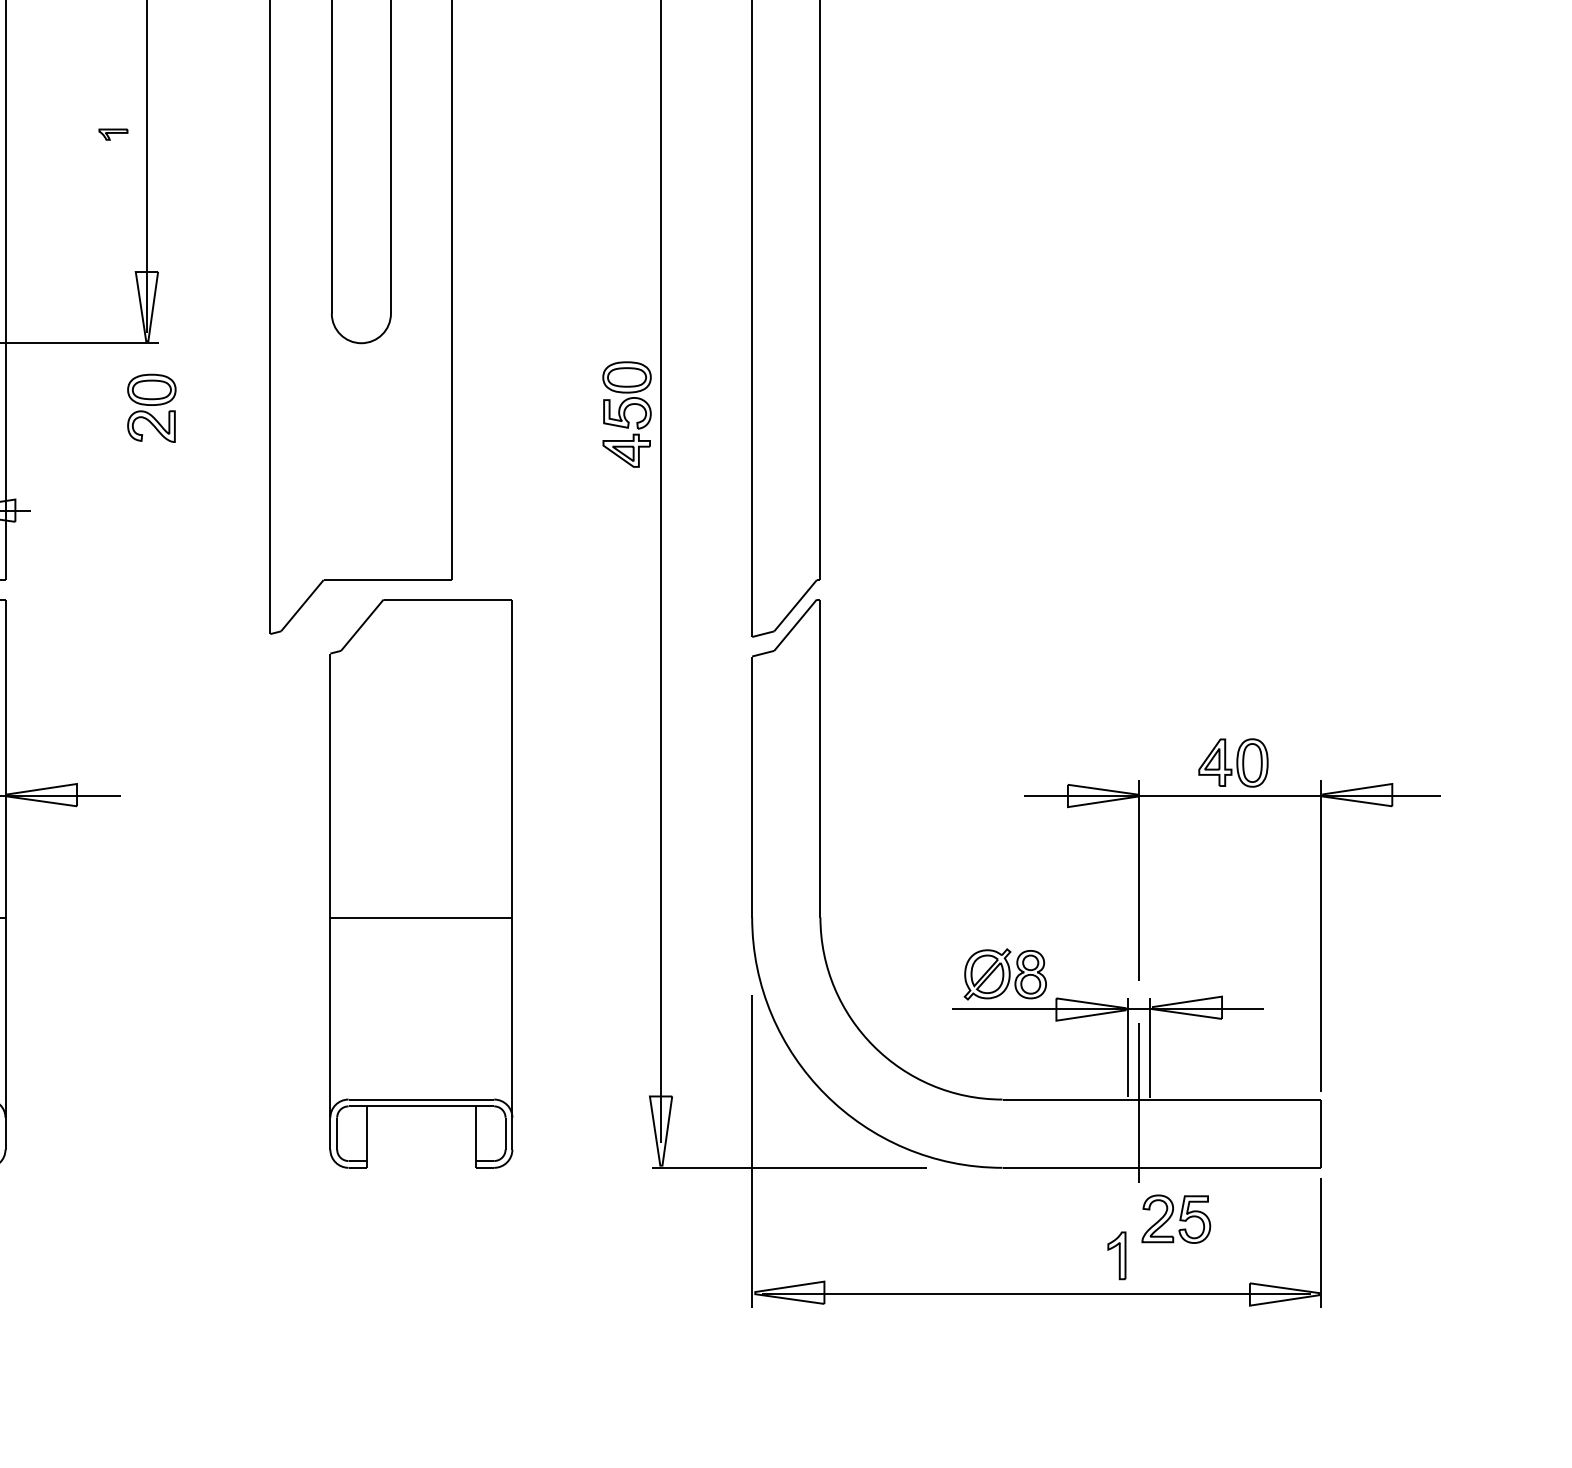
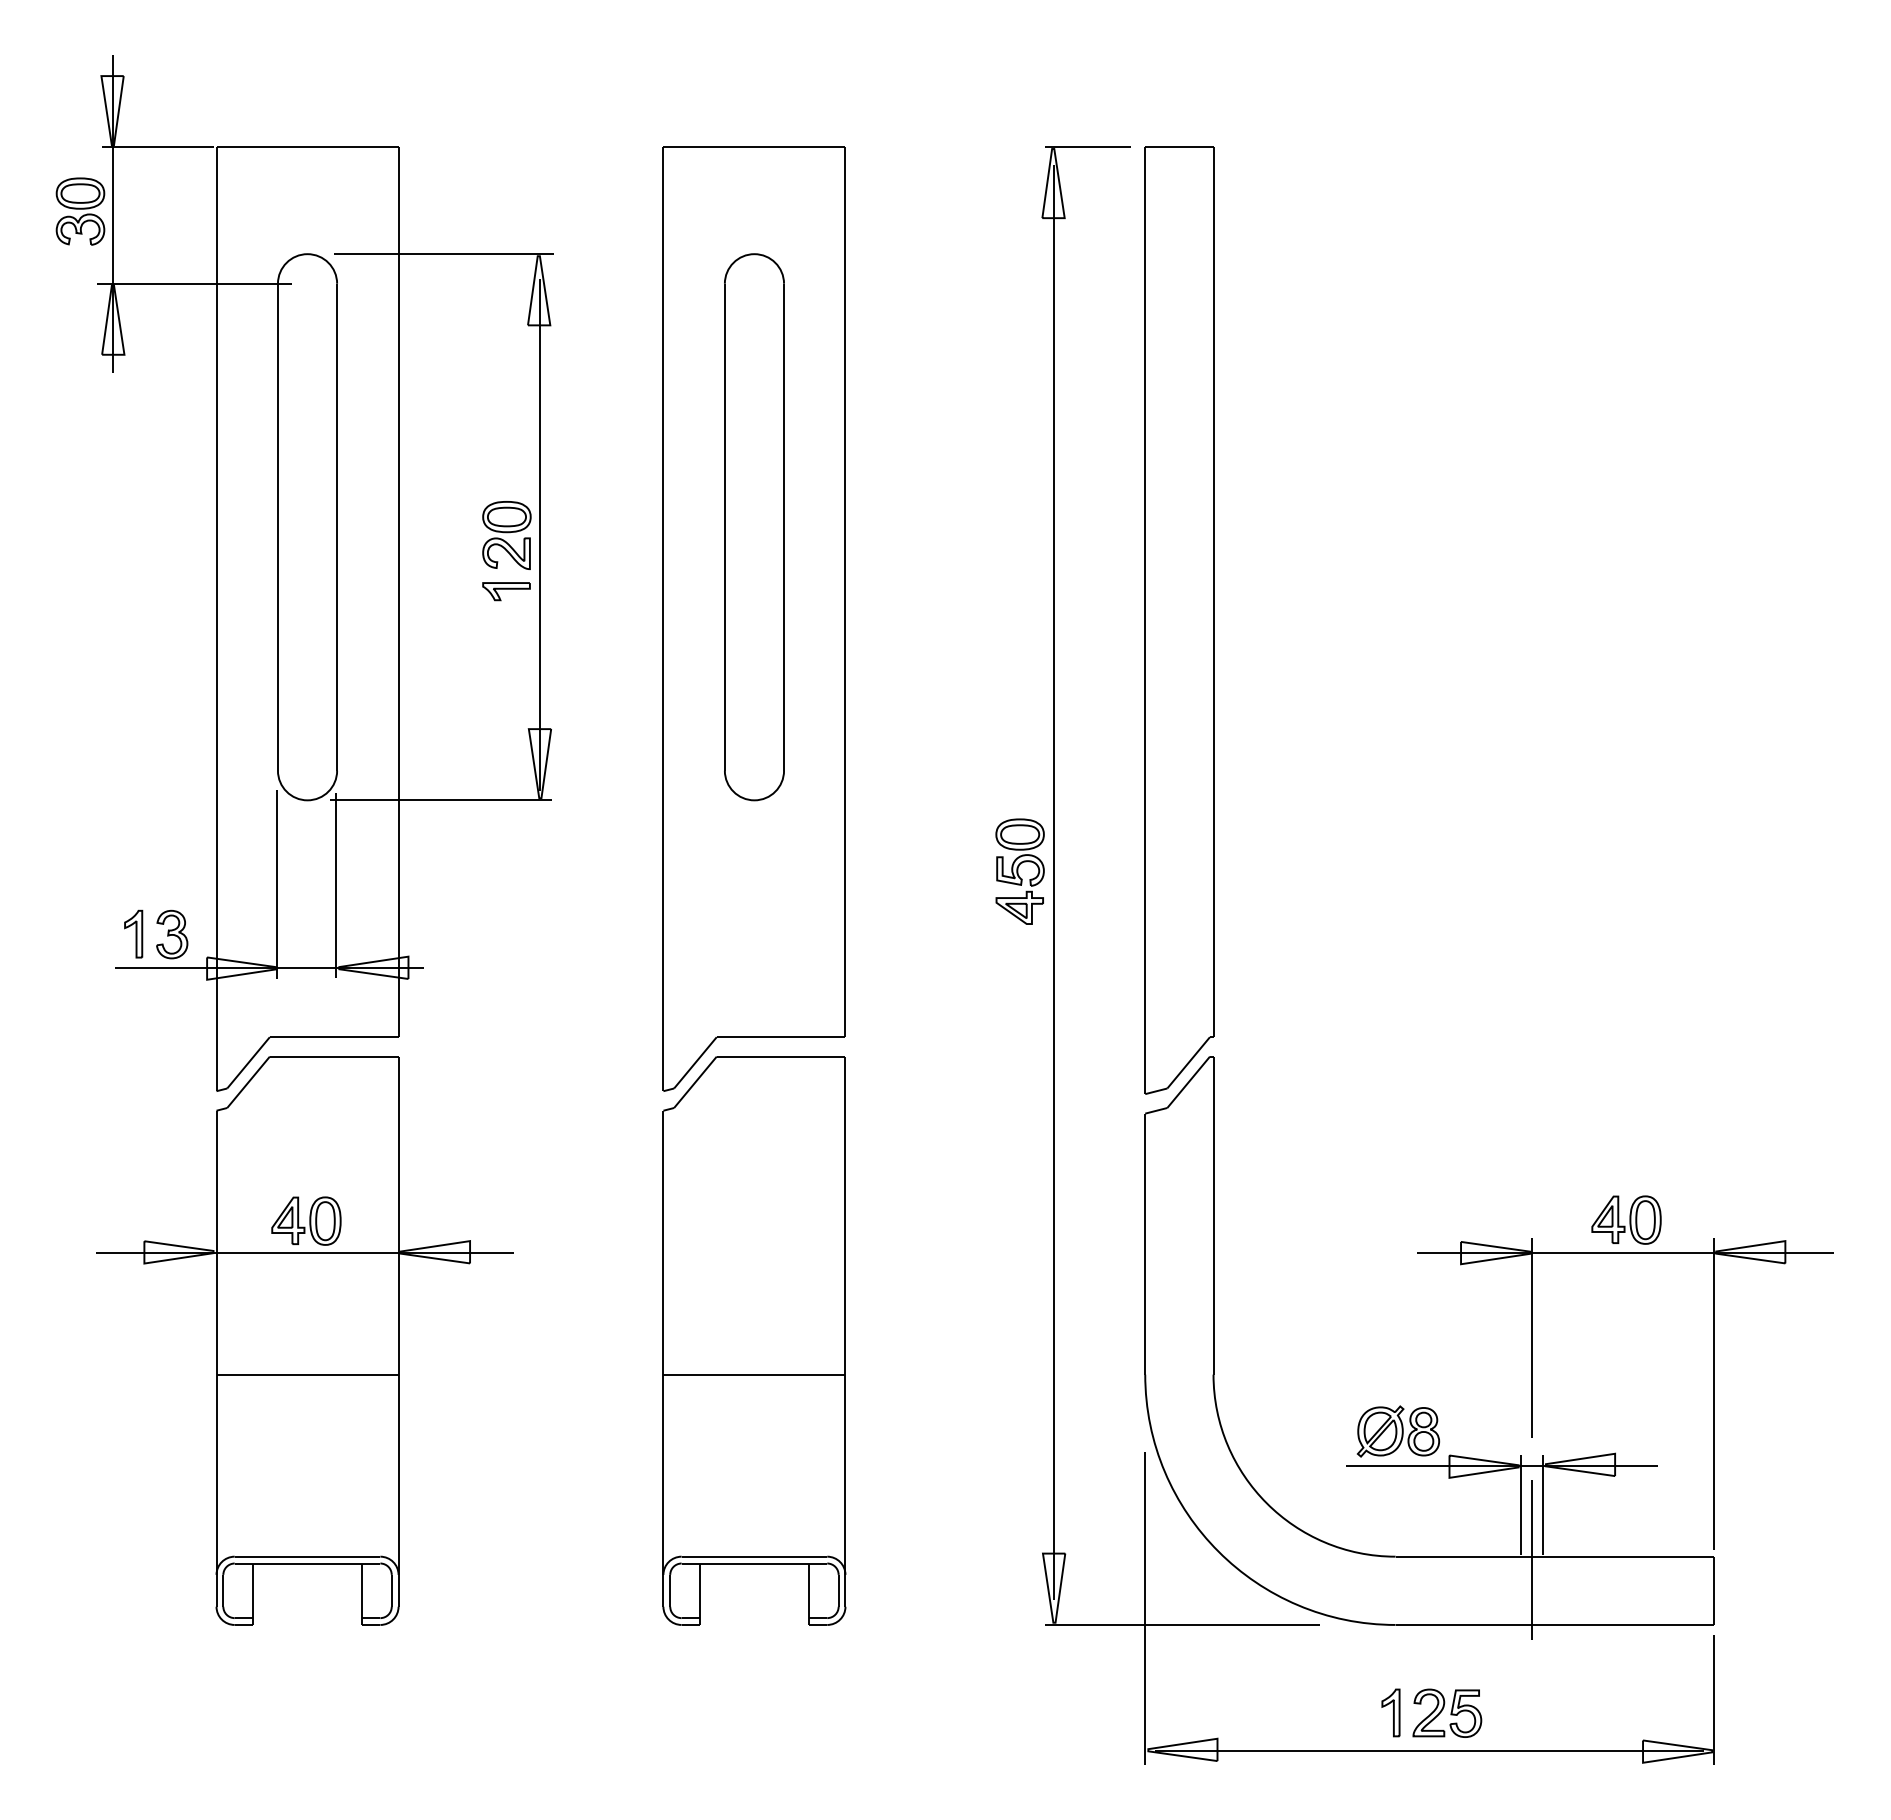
part: (113, 134) -> (506, 591), size x1.67
part: (151, 408) -> (506, 535), moved
part: (421, 883) -> (754, 1340), moved
part: (1176, 1218) -> (1447, 1712), moved
part: (1116, 1255) -> (1390, 1712), moved

